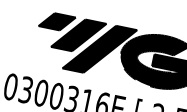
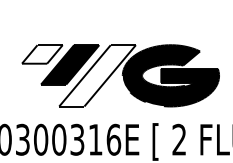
fill: (57, 21) -> (42, 54), removed
fill: (99, 48) -> (97, 75), removed

